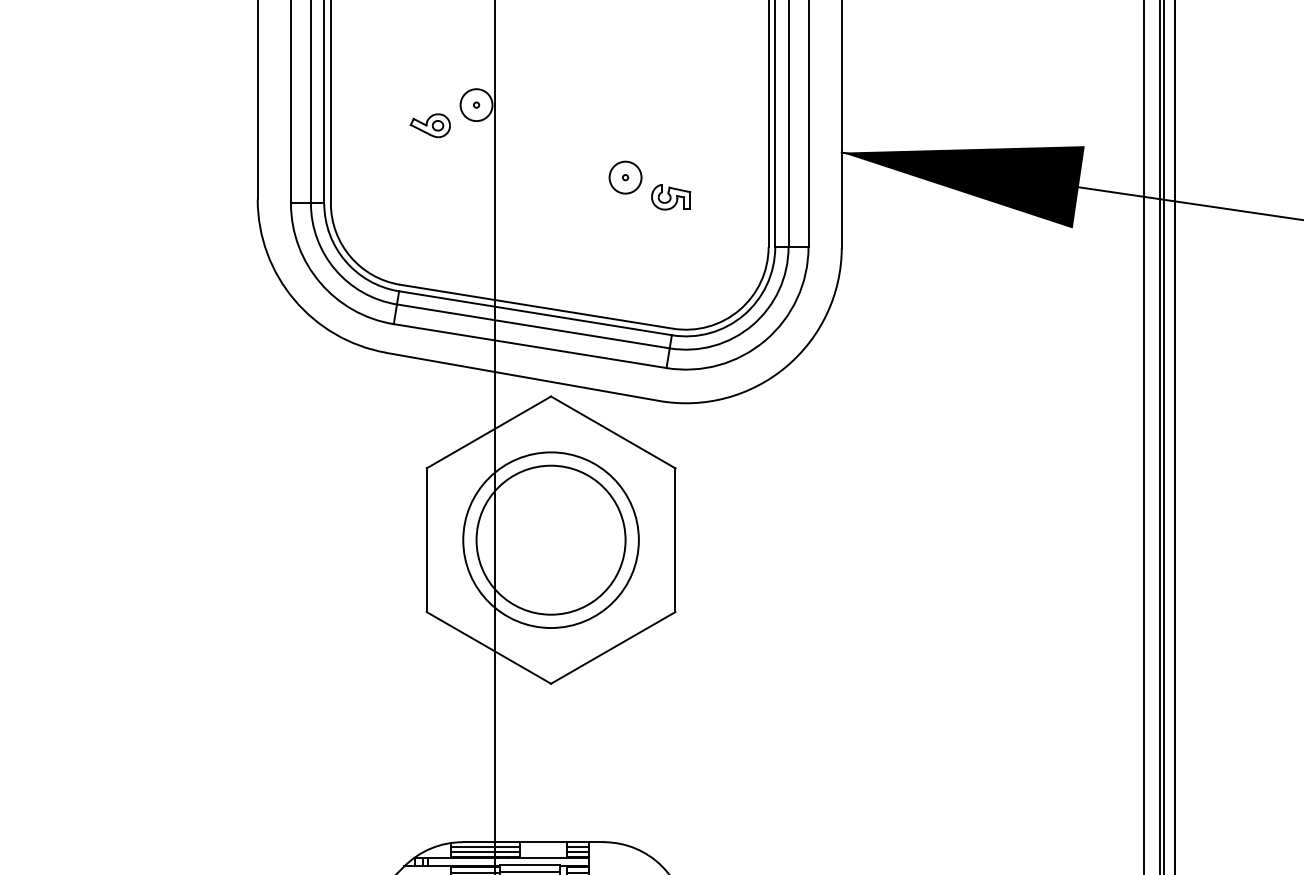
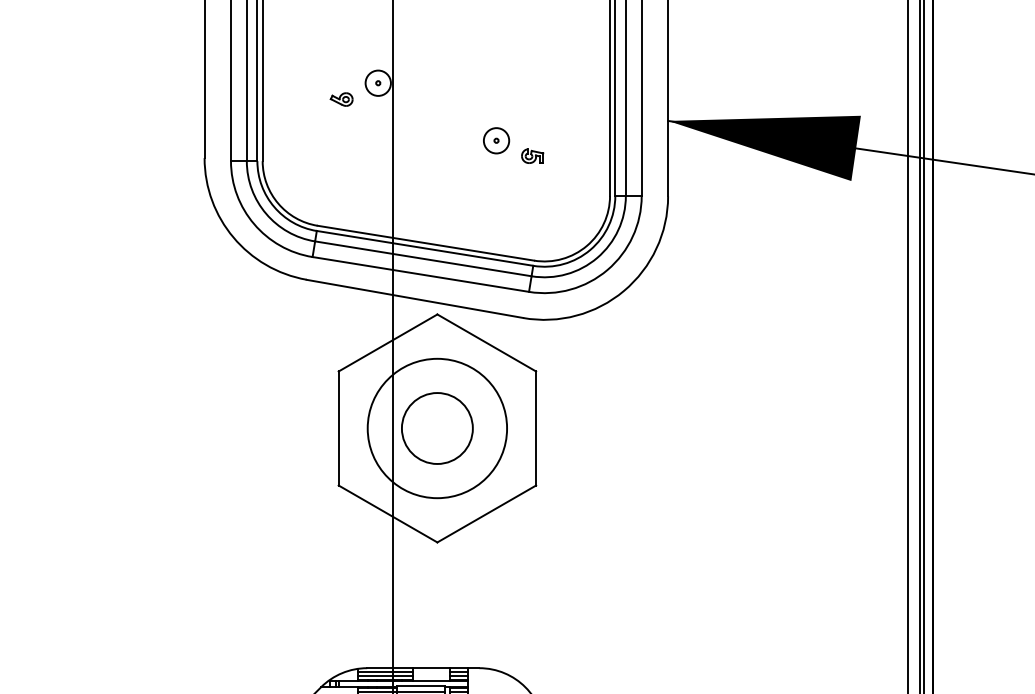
part: (430, 125) -> (341, 99), size x0.7
part: (670, 196) -> (532, 155), size x0.7
circle: (551, 540) -> (437, 428), size x0.6

